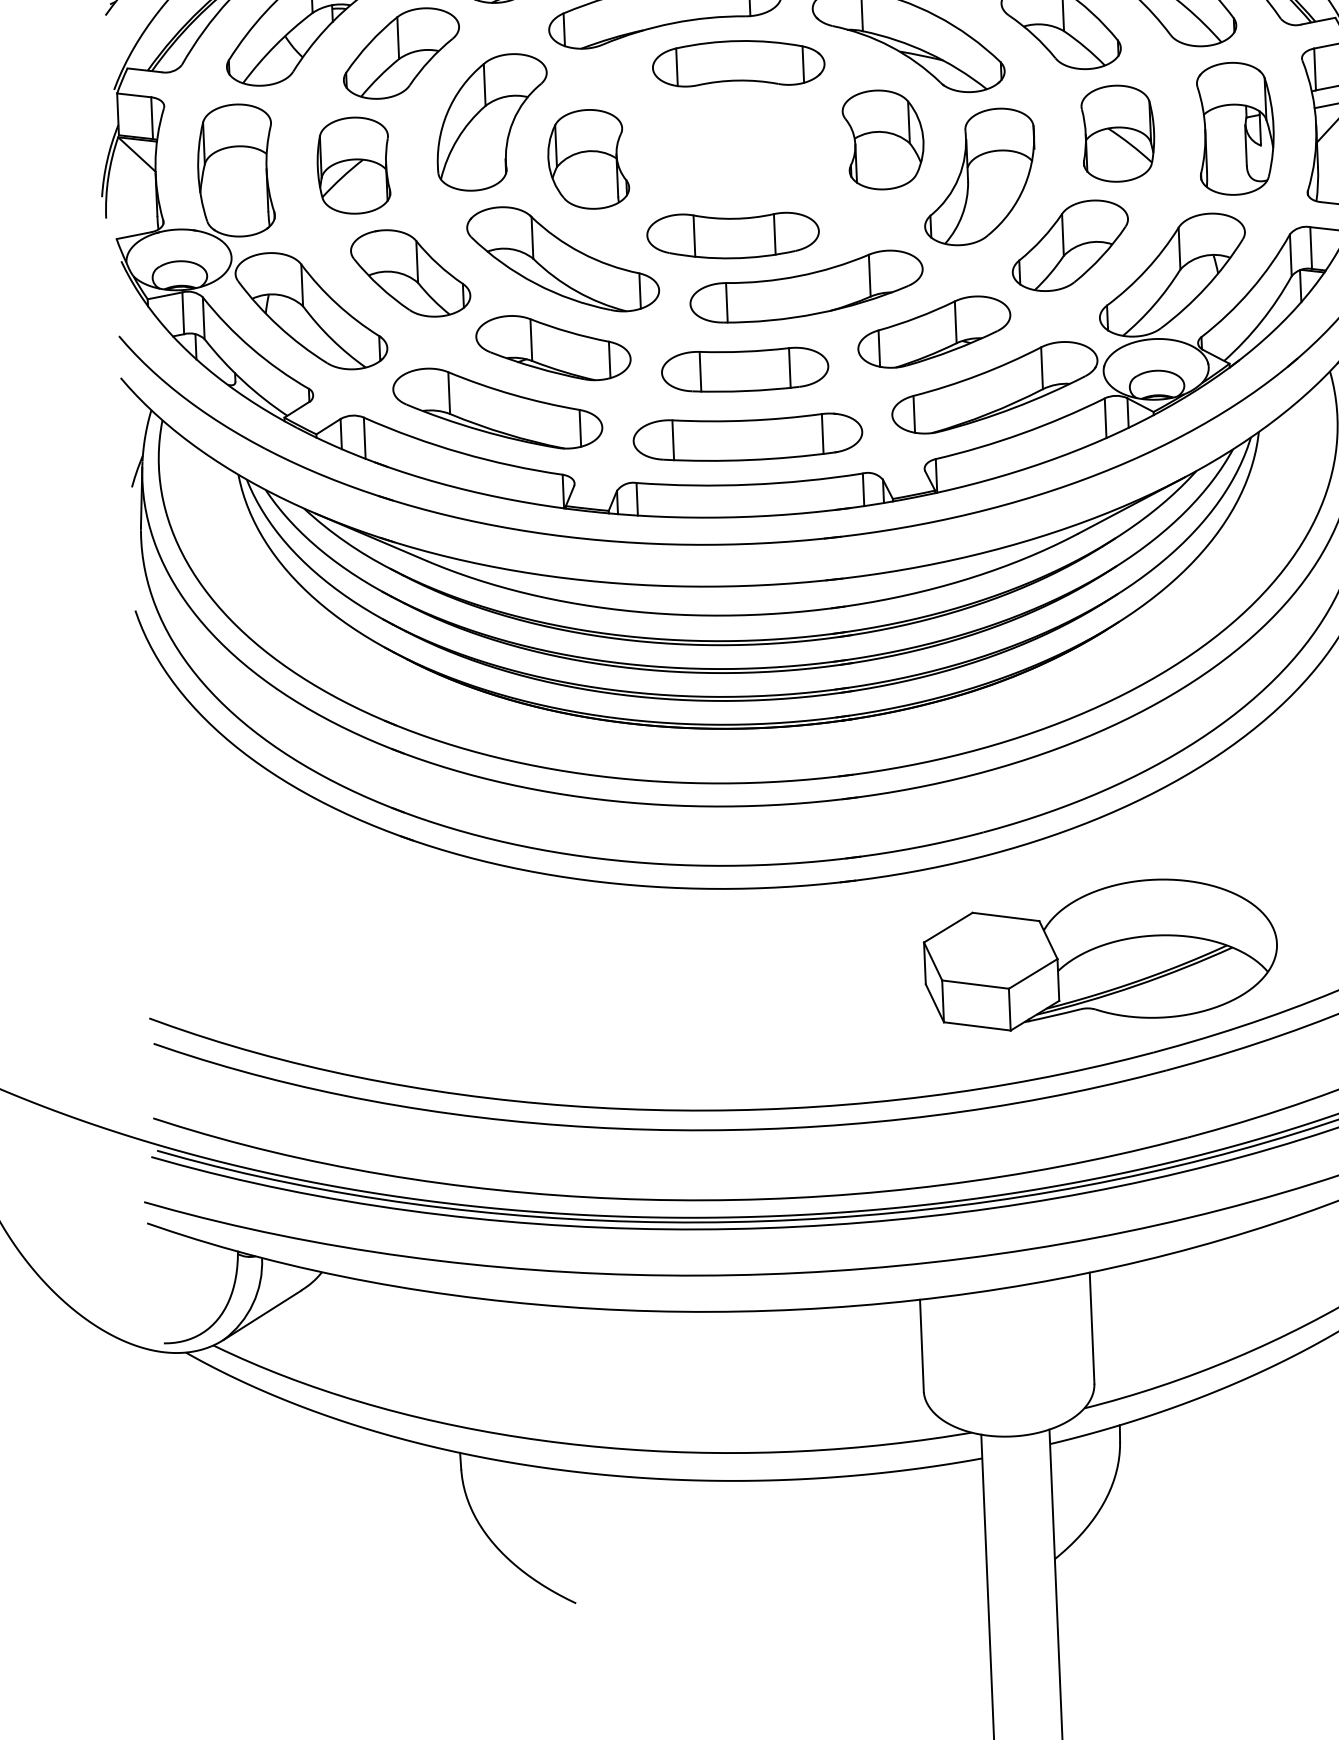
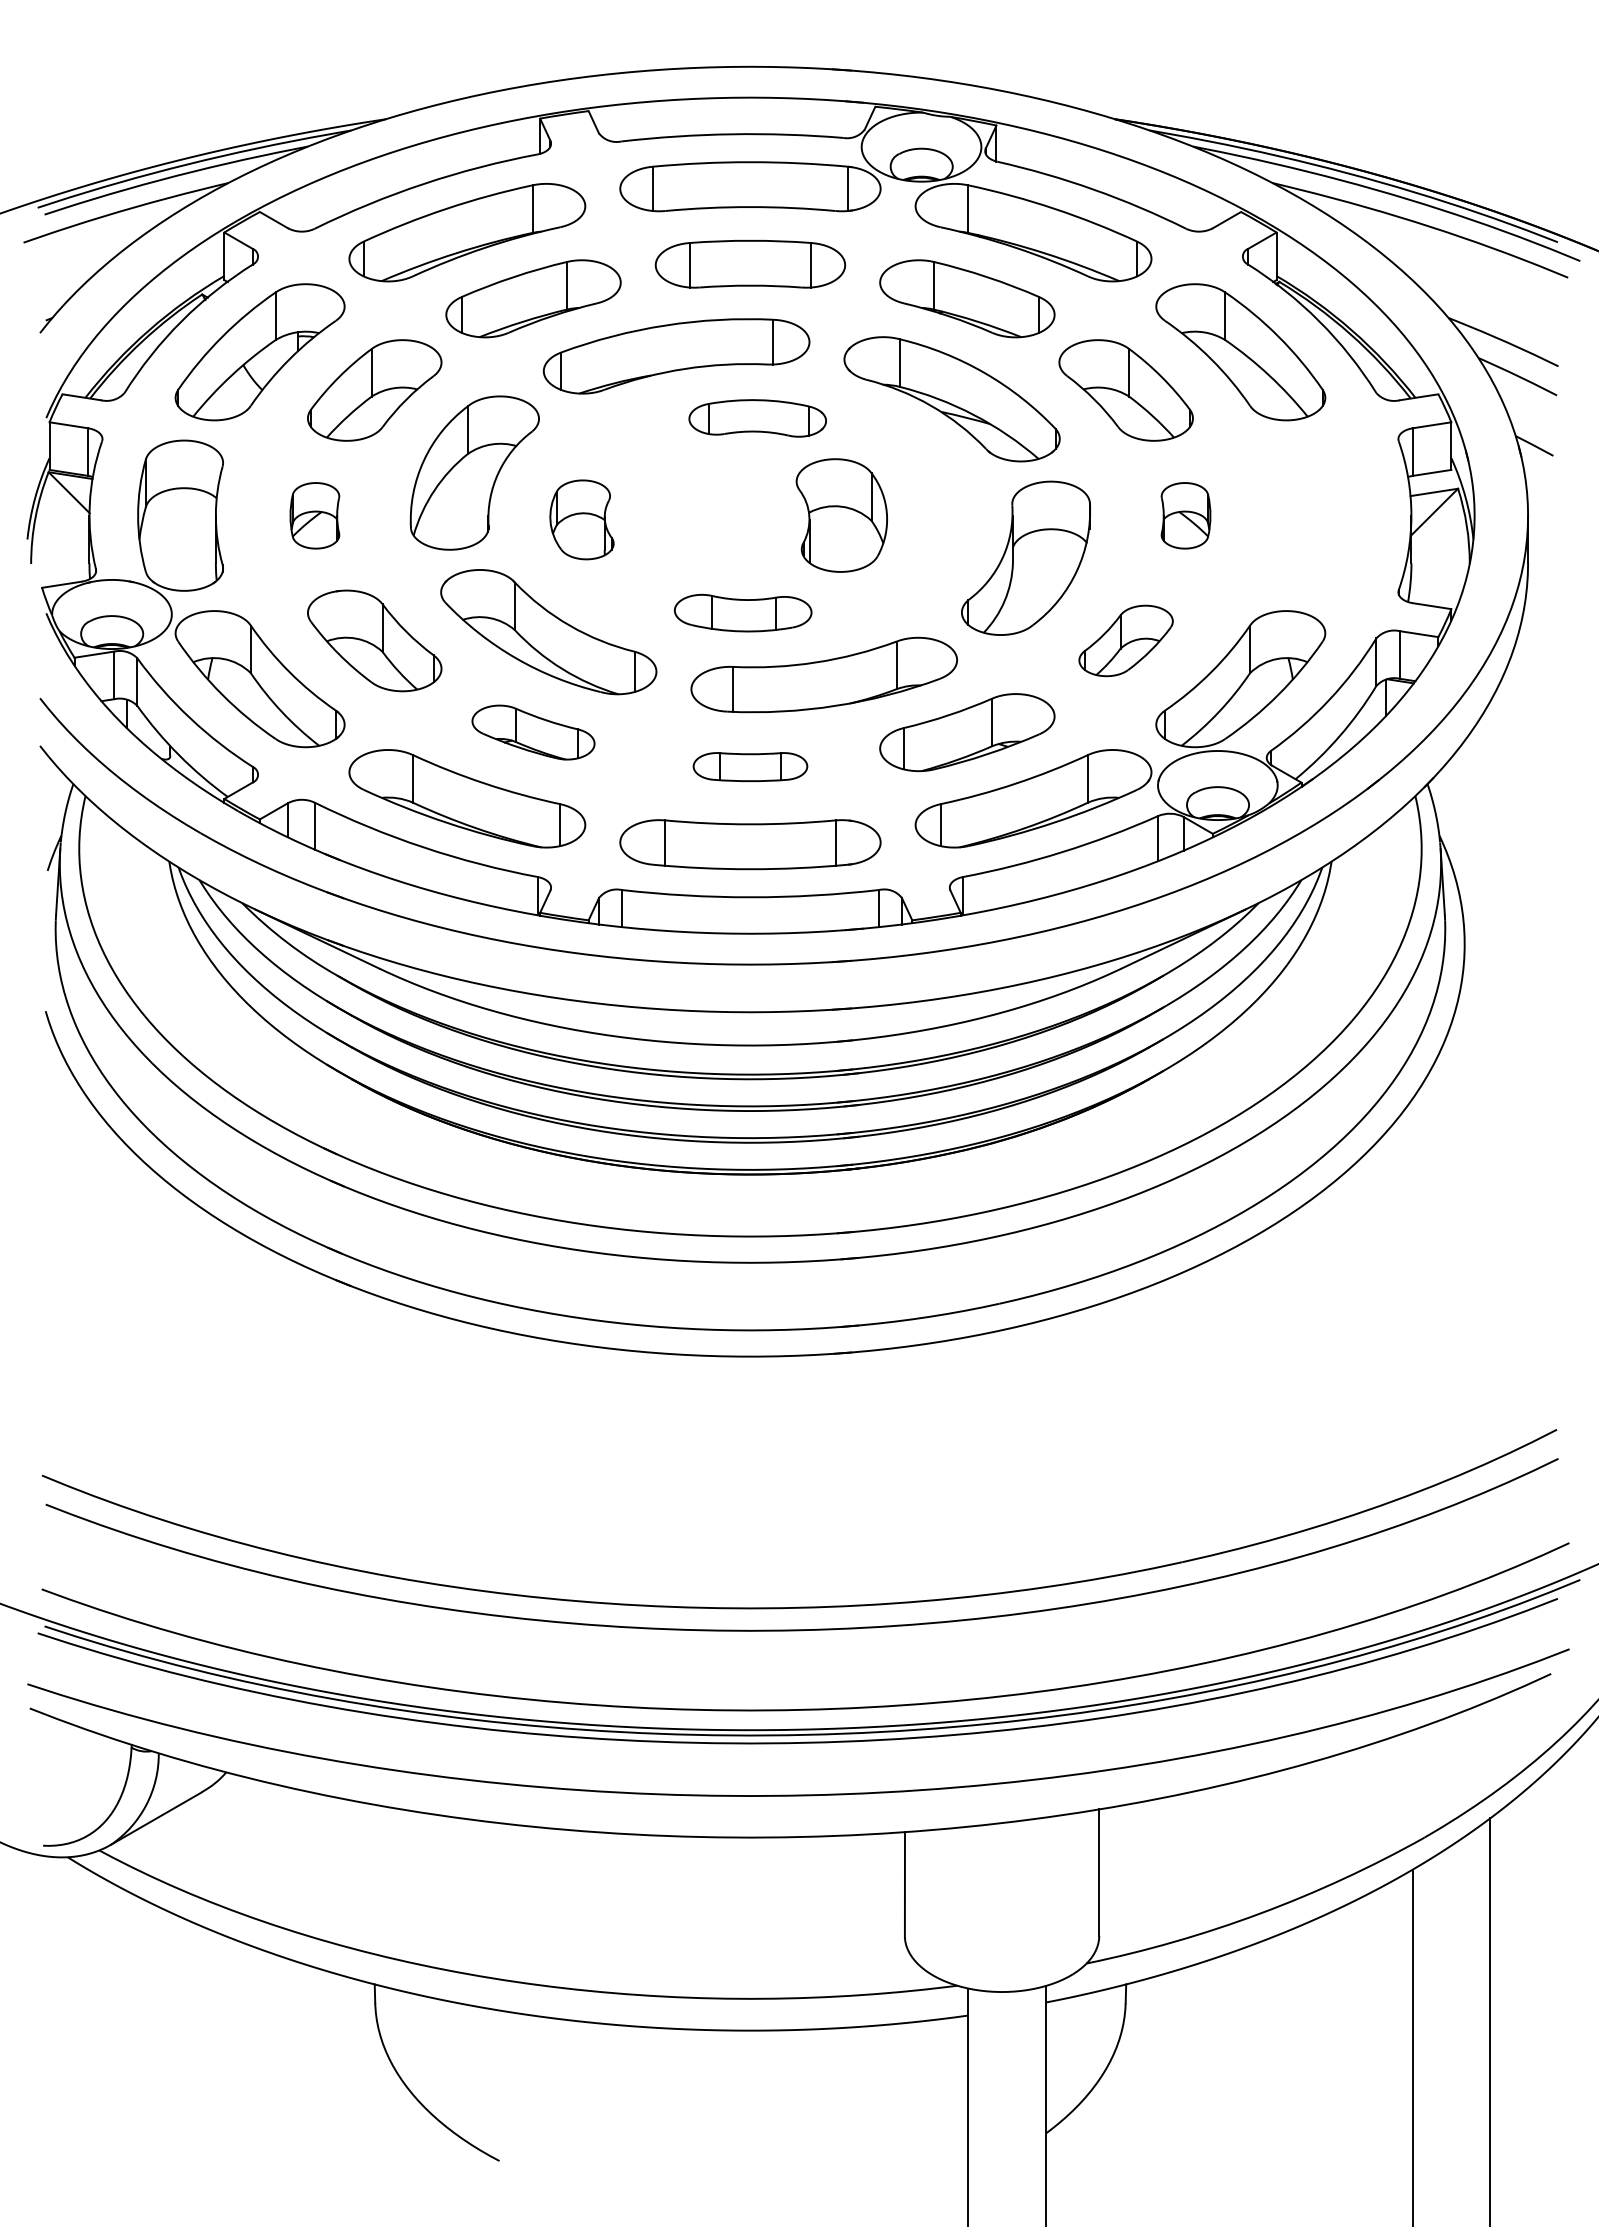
part: (738, 64) -> (757, 418), size x0.7
part: (1235, 128) -> (1319, 515), removed
part: (1117, 133) -> (1185, 515), size x0.6
part: (883, 139) -> (841, 515), moved
part: (587, 159) -> (581, 519), size x0.7
part: (353, 165) -> (314, 515), size x0.6
part: (732, 235) -> (742, 613), size x0.7
part: (1069, 245) -> (1125, 640), size x0.7
part: (553, 347) -> (533, 732), size x0.7
part: (745, 369) -> (750, 766), size x0.6
part: (1100, 953) -> (1126, 1447), removed

